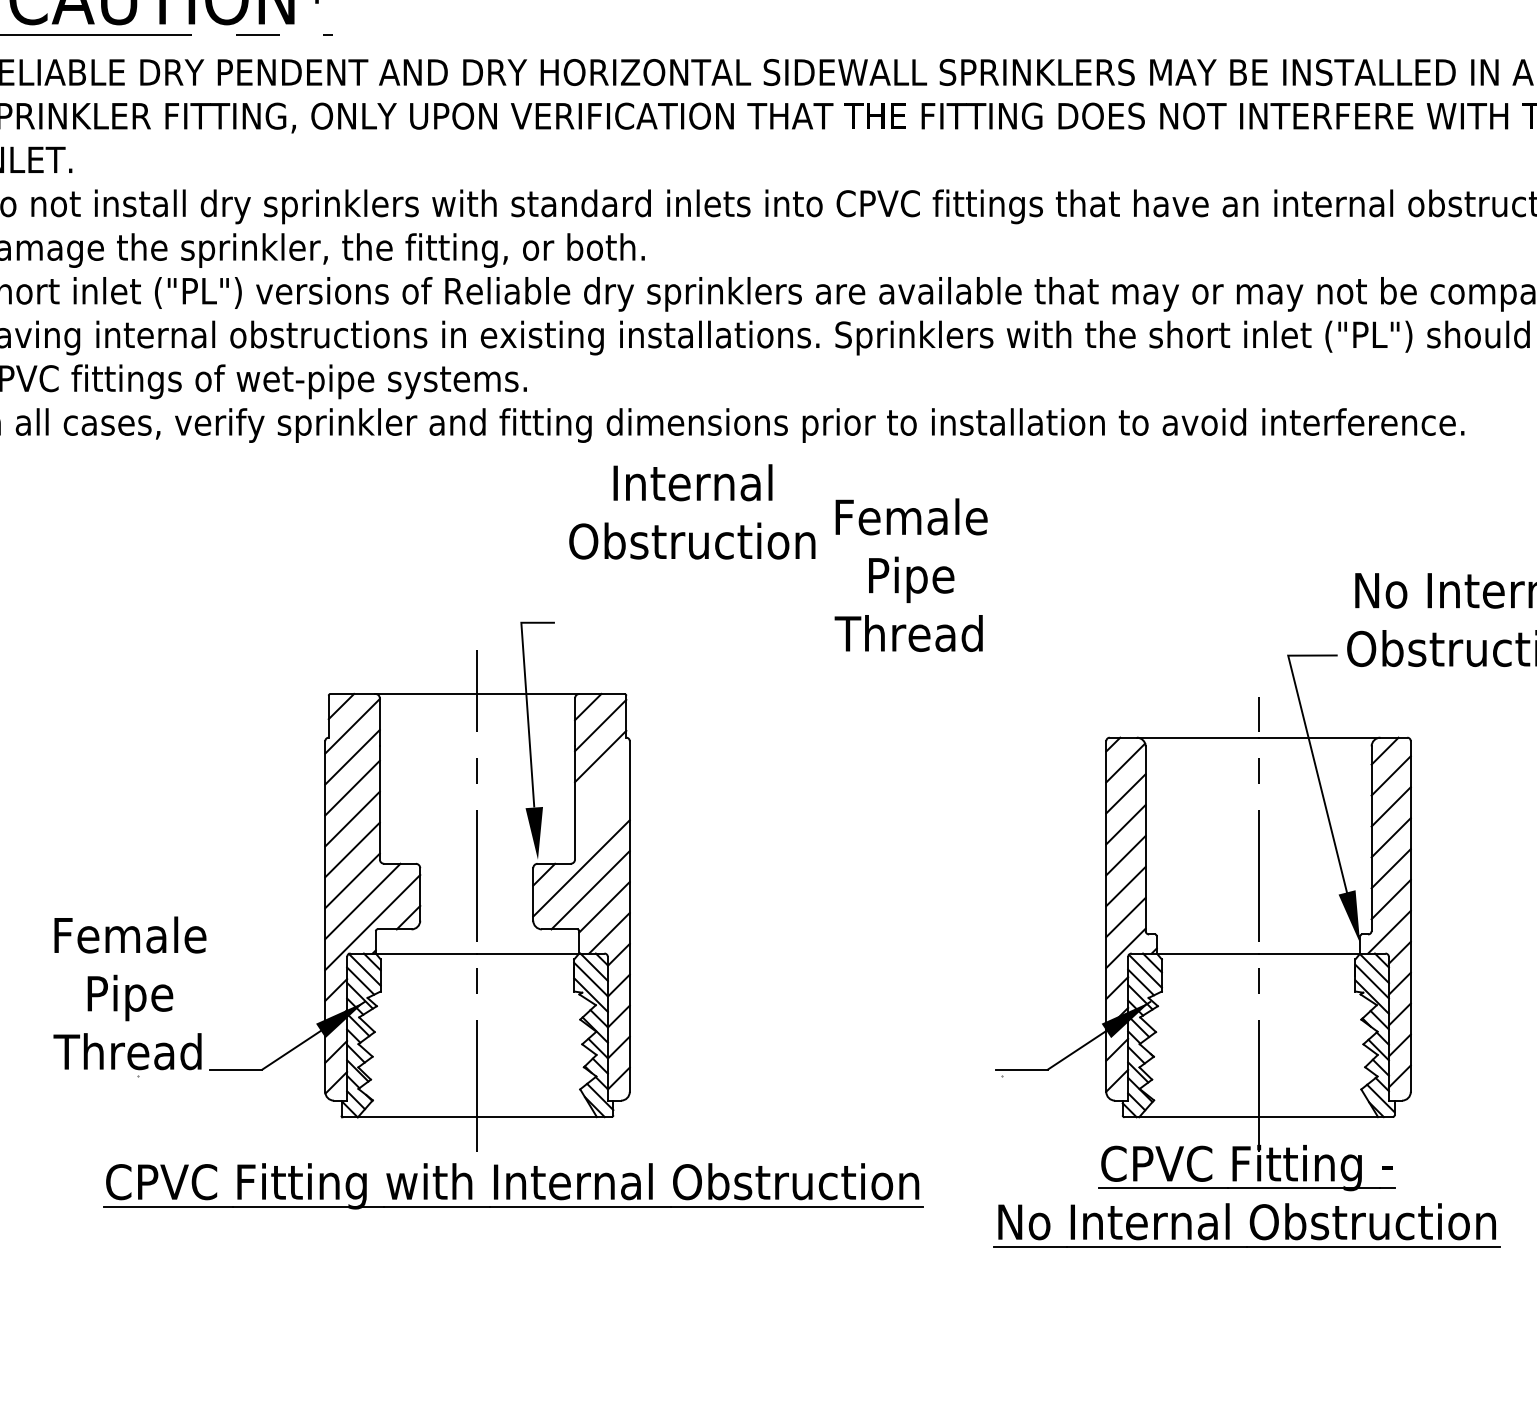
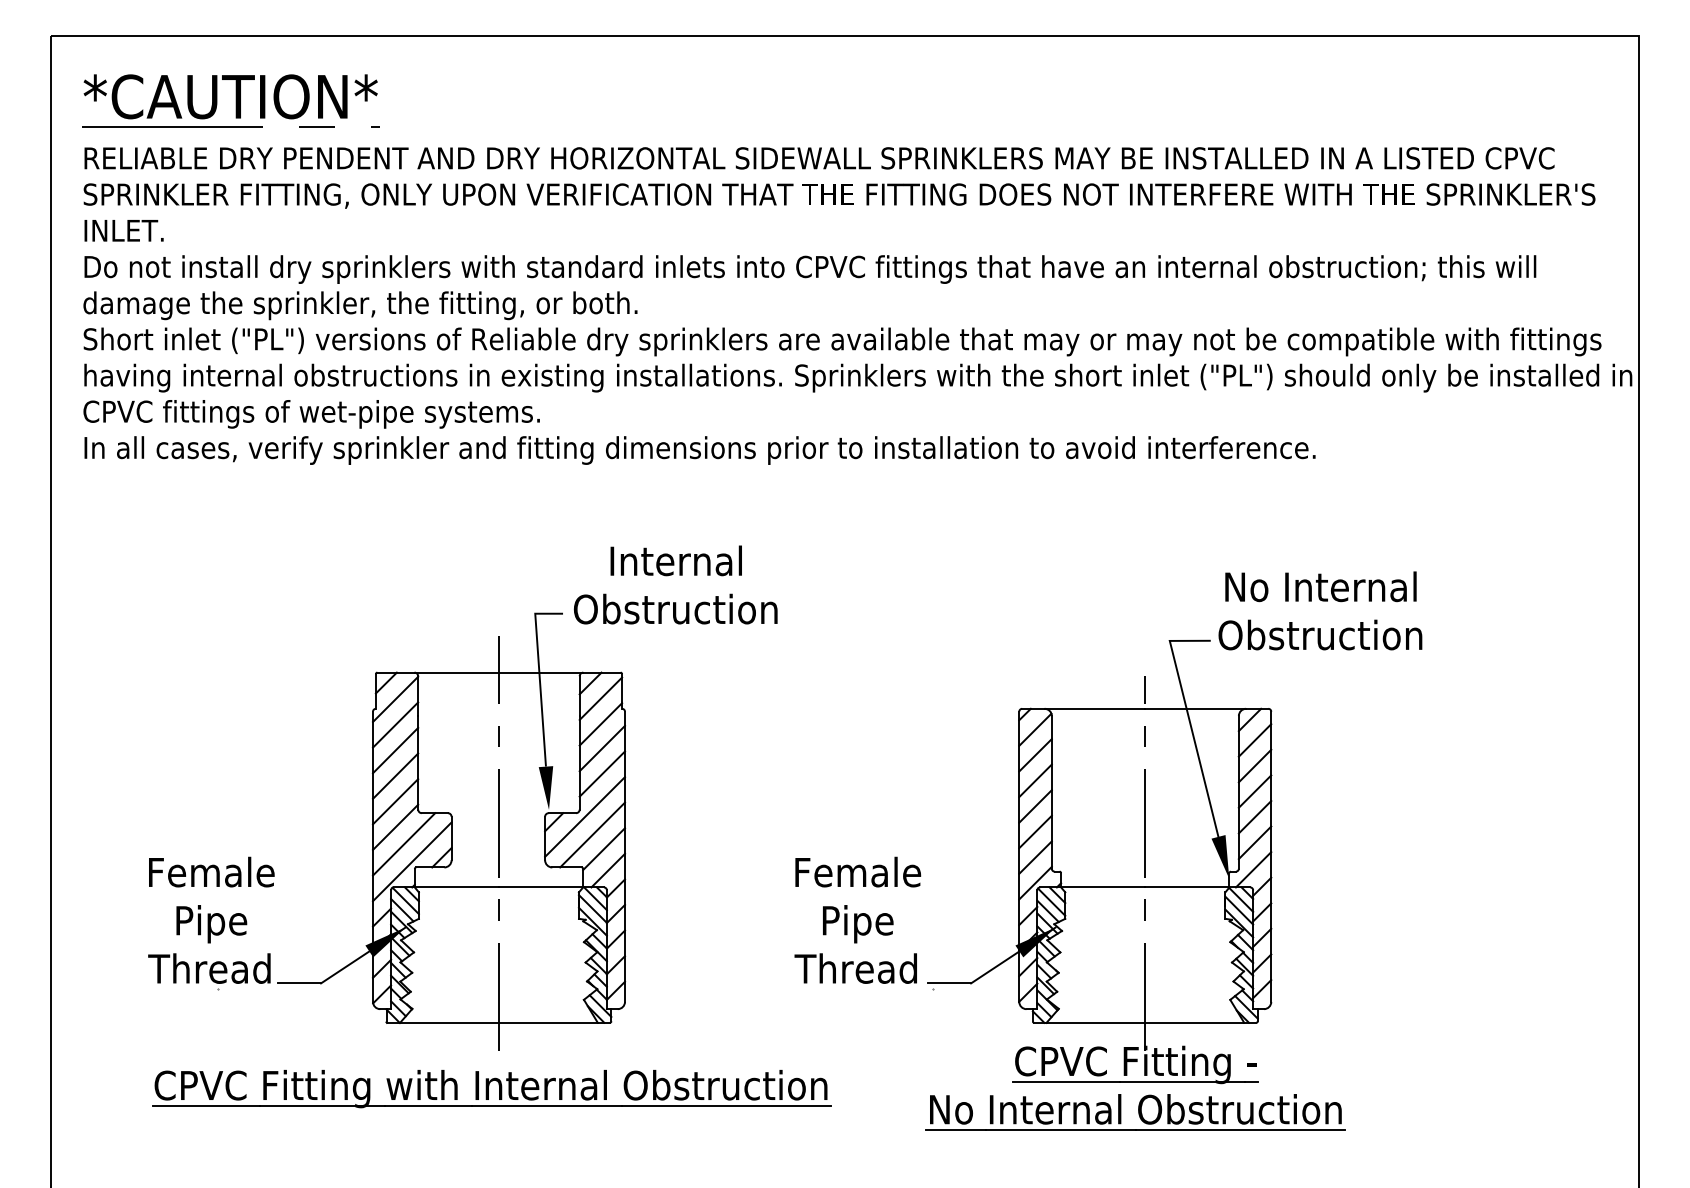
text: (692, 511) -> (675, 584), moved
text: (910, 574) -> (857, 919), moved
line: (602, 785) -> (602, 748), added
line: (602, 815) -> (602, 773), added
part: (513, 1186) -> (491, 1089), moved

